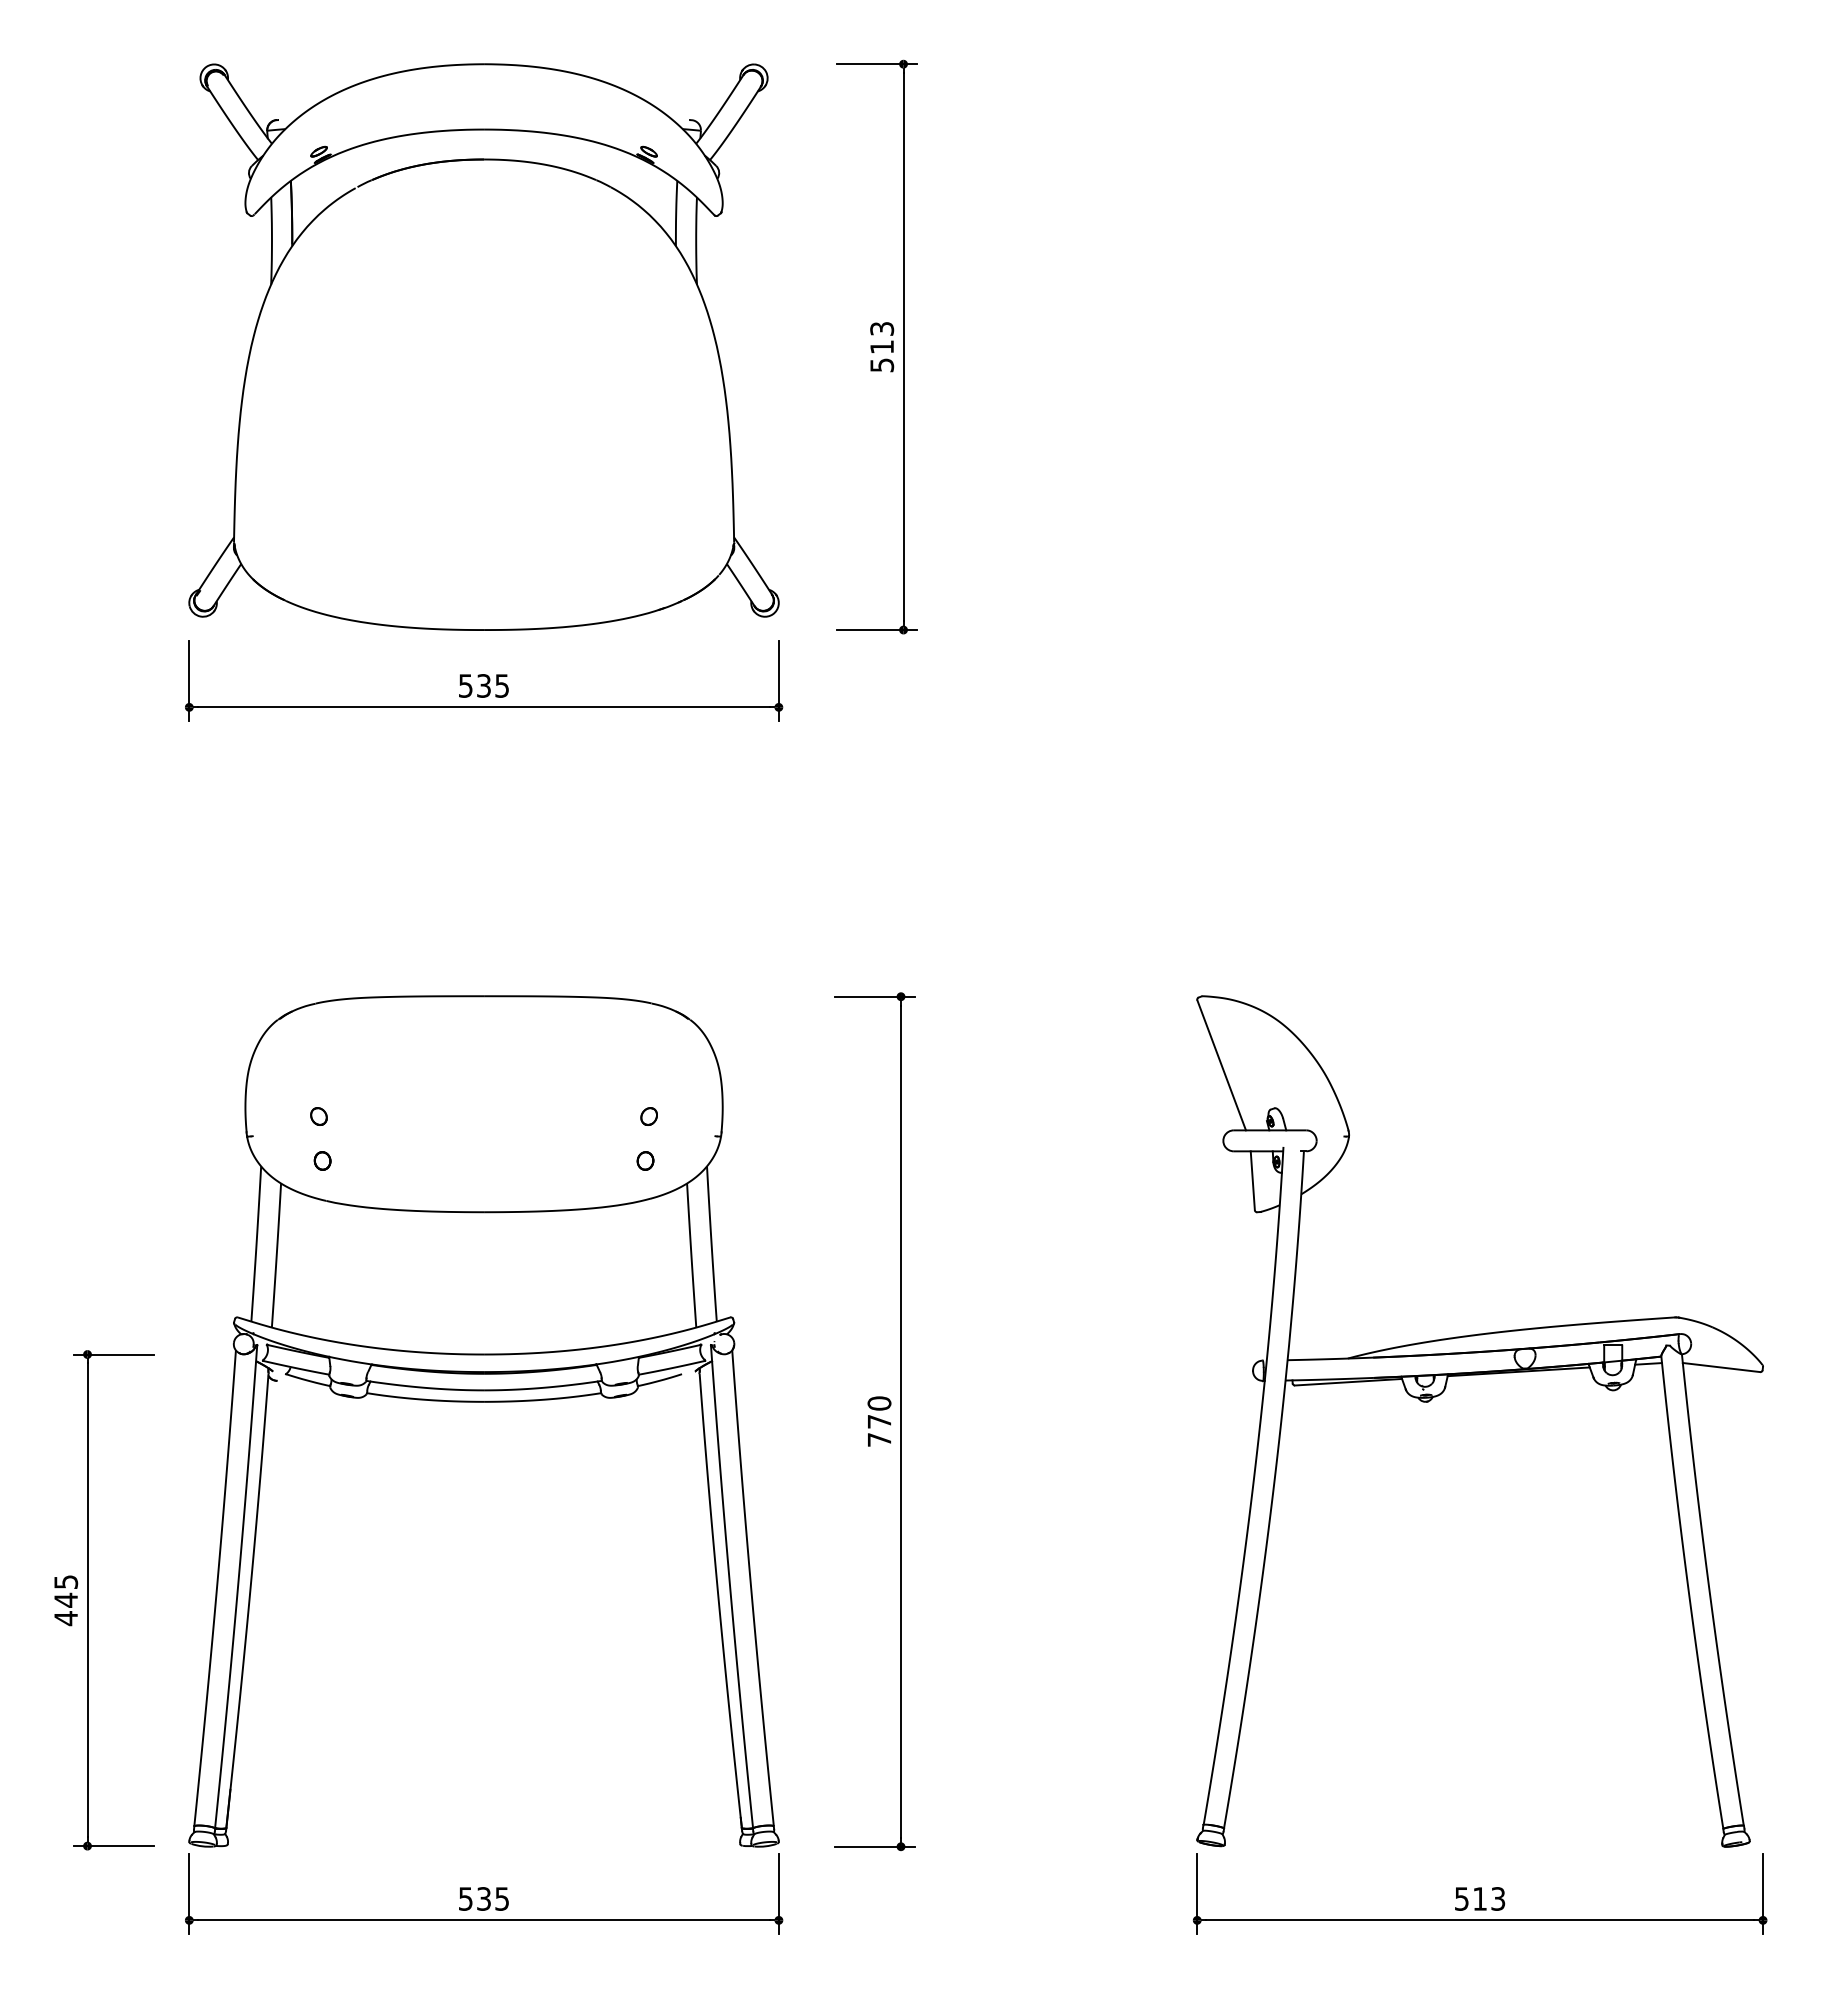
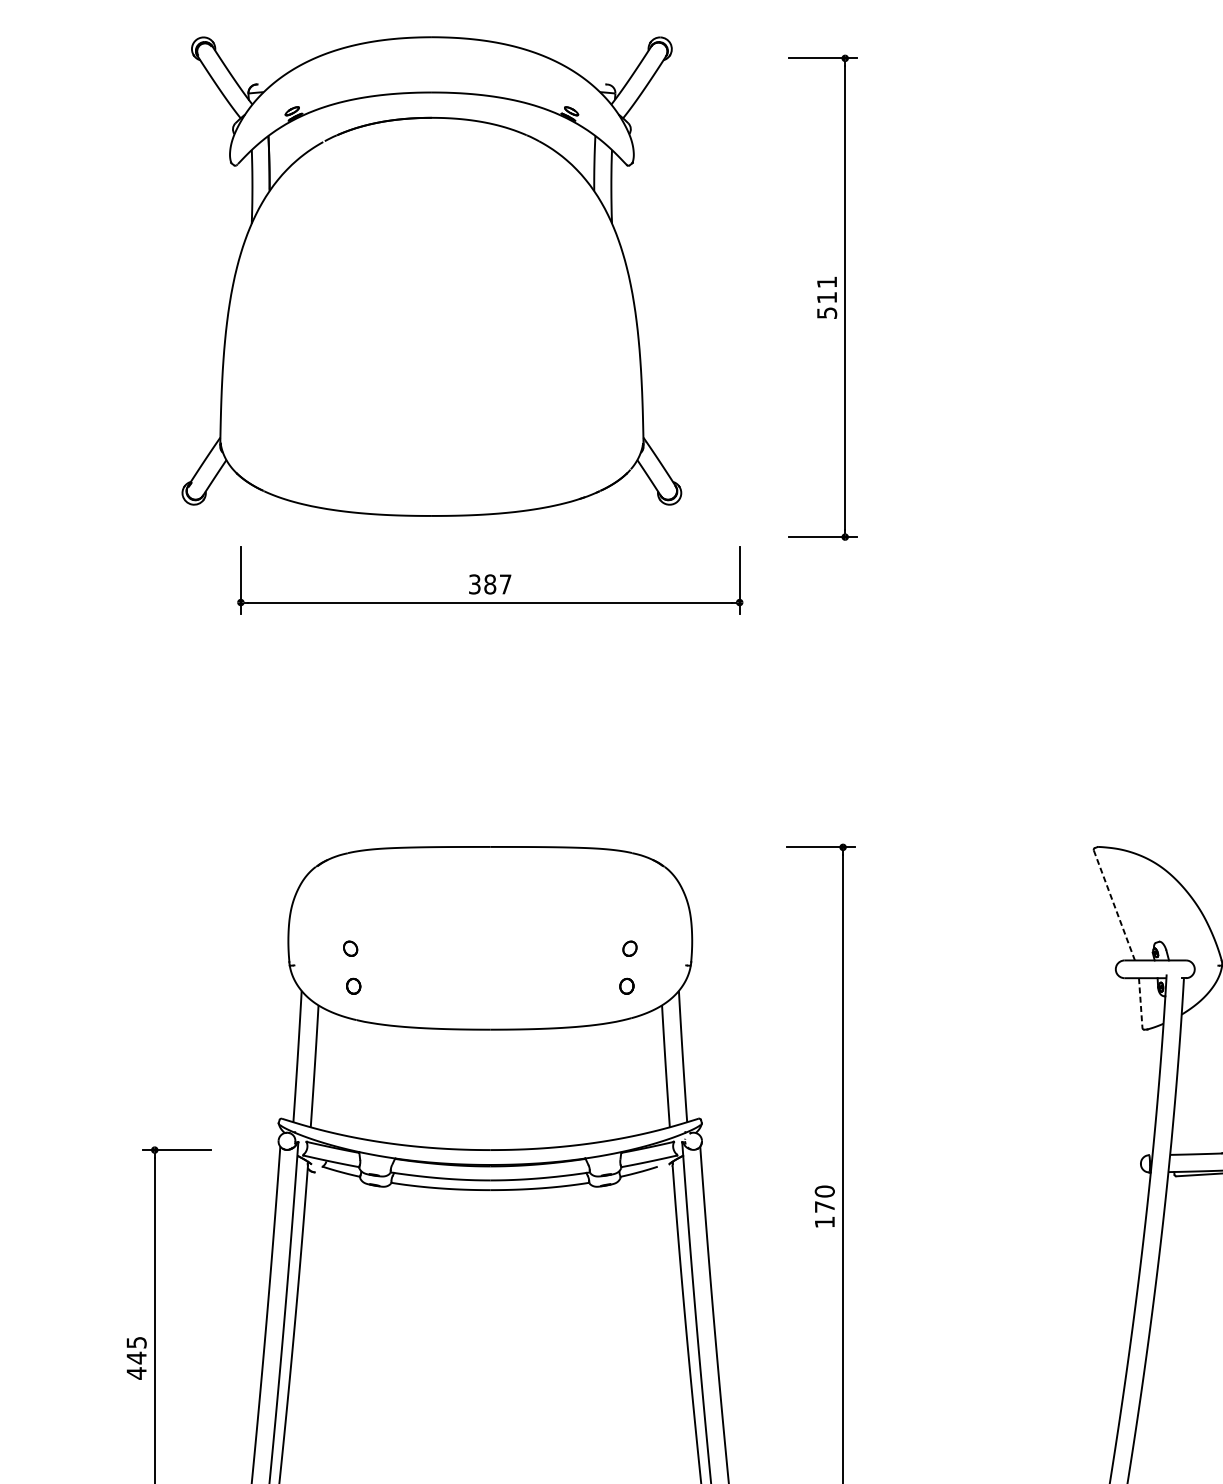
text: (882, 328) -> (827, 281), 513 -> 511
part: (483, 346) -> (431, 276), moved
text: (483, 685) -> (489, 584), 535 -> 387
line: (1221, 1065) -> (1114, 905), solid -> dashed
line: (1252, 1181) -> (1140, 1003), solid -> dashed
text: (879, 1439) -> (824, 1222), 770 -> 170

